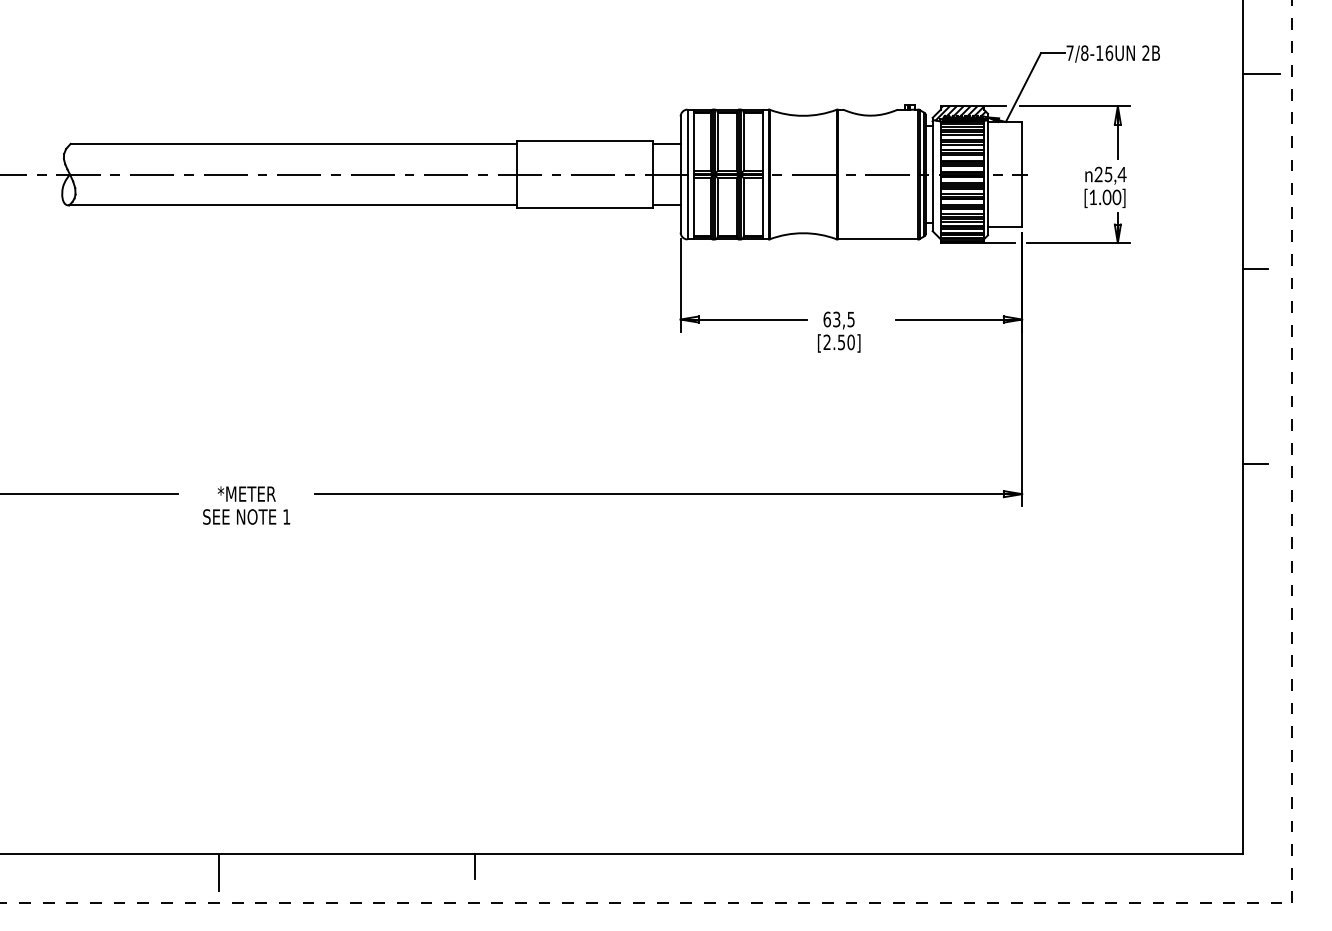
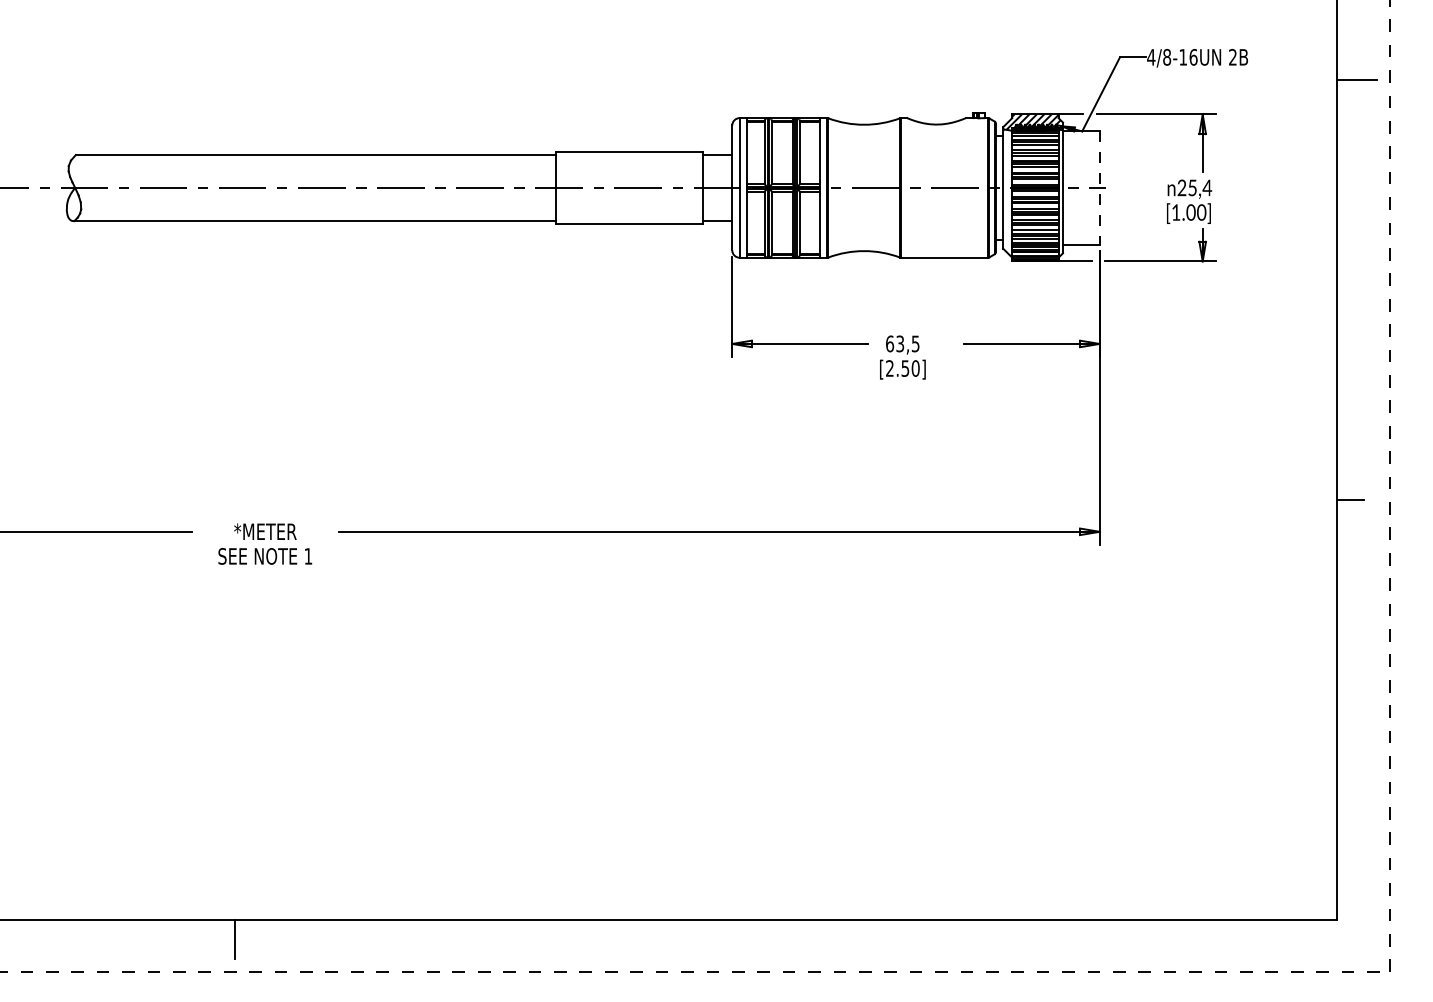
text: (1070, 52) -> (1151, 56), 7/8-16UN -> 4/8-16UN
line: (1022, 174) -> (1100, 187), solid -> dashed
line: (1255, 269) -> (1350, 290), removed
line: (474, 866) -> (510, 932), removed

